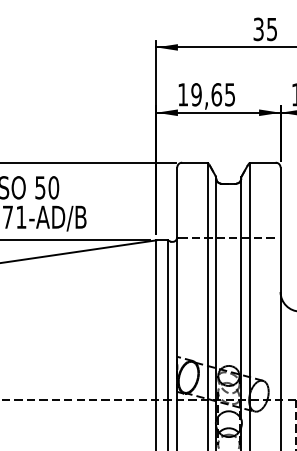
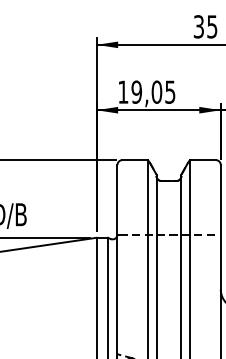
text: (216, 94) -> (156, 91), 19,65 -> 19,05

